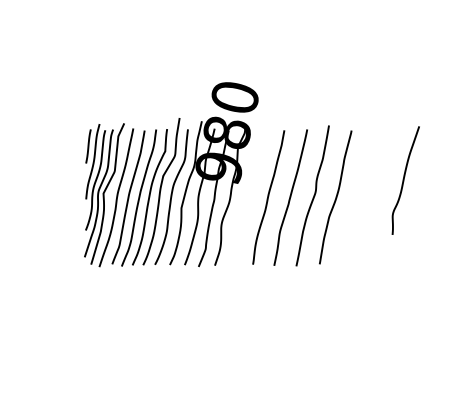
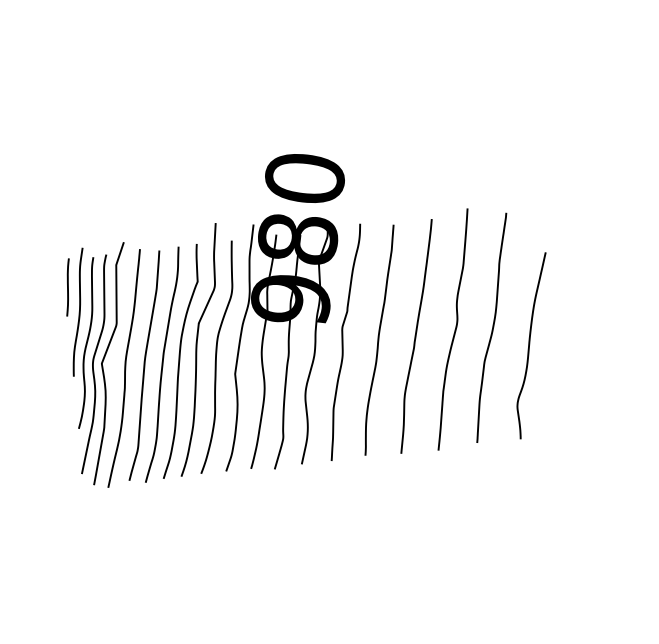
curve: (404, 180) -> (530, 345), moved
curve: (247, 196) -> (343, 342), added

